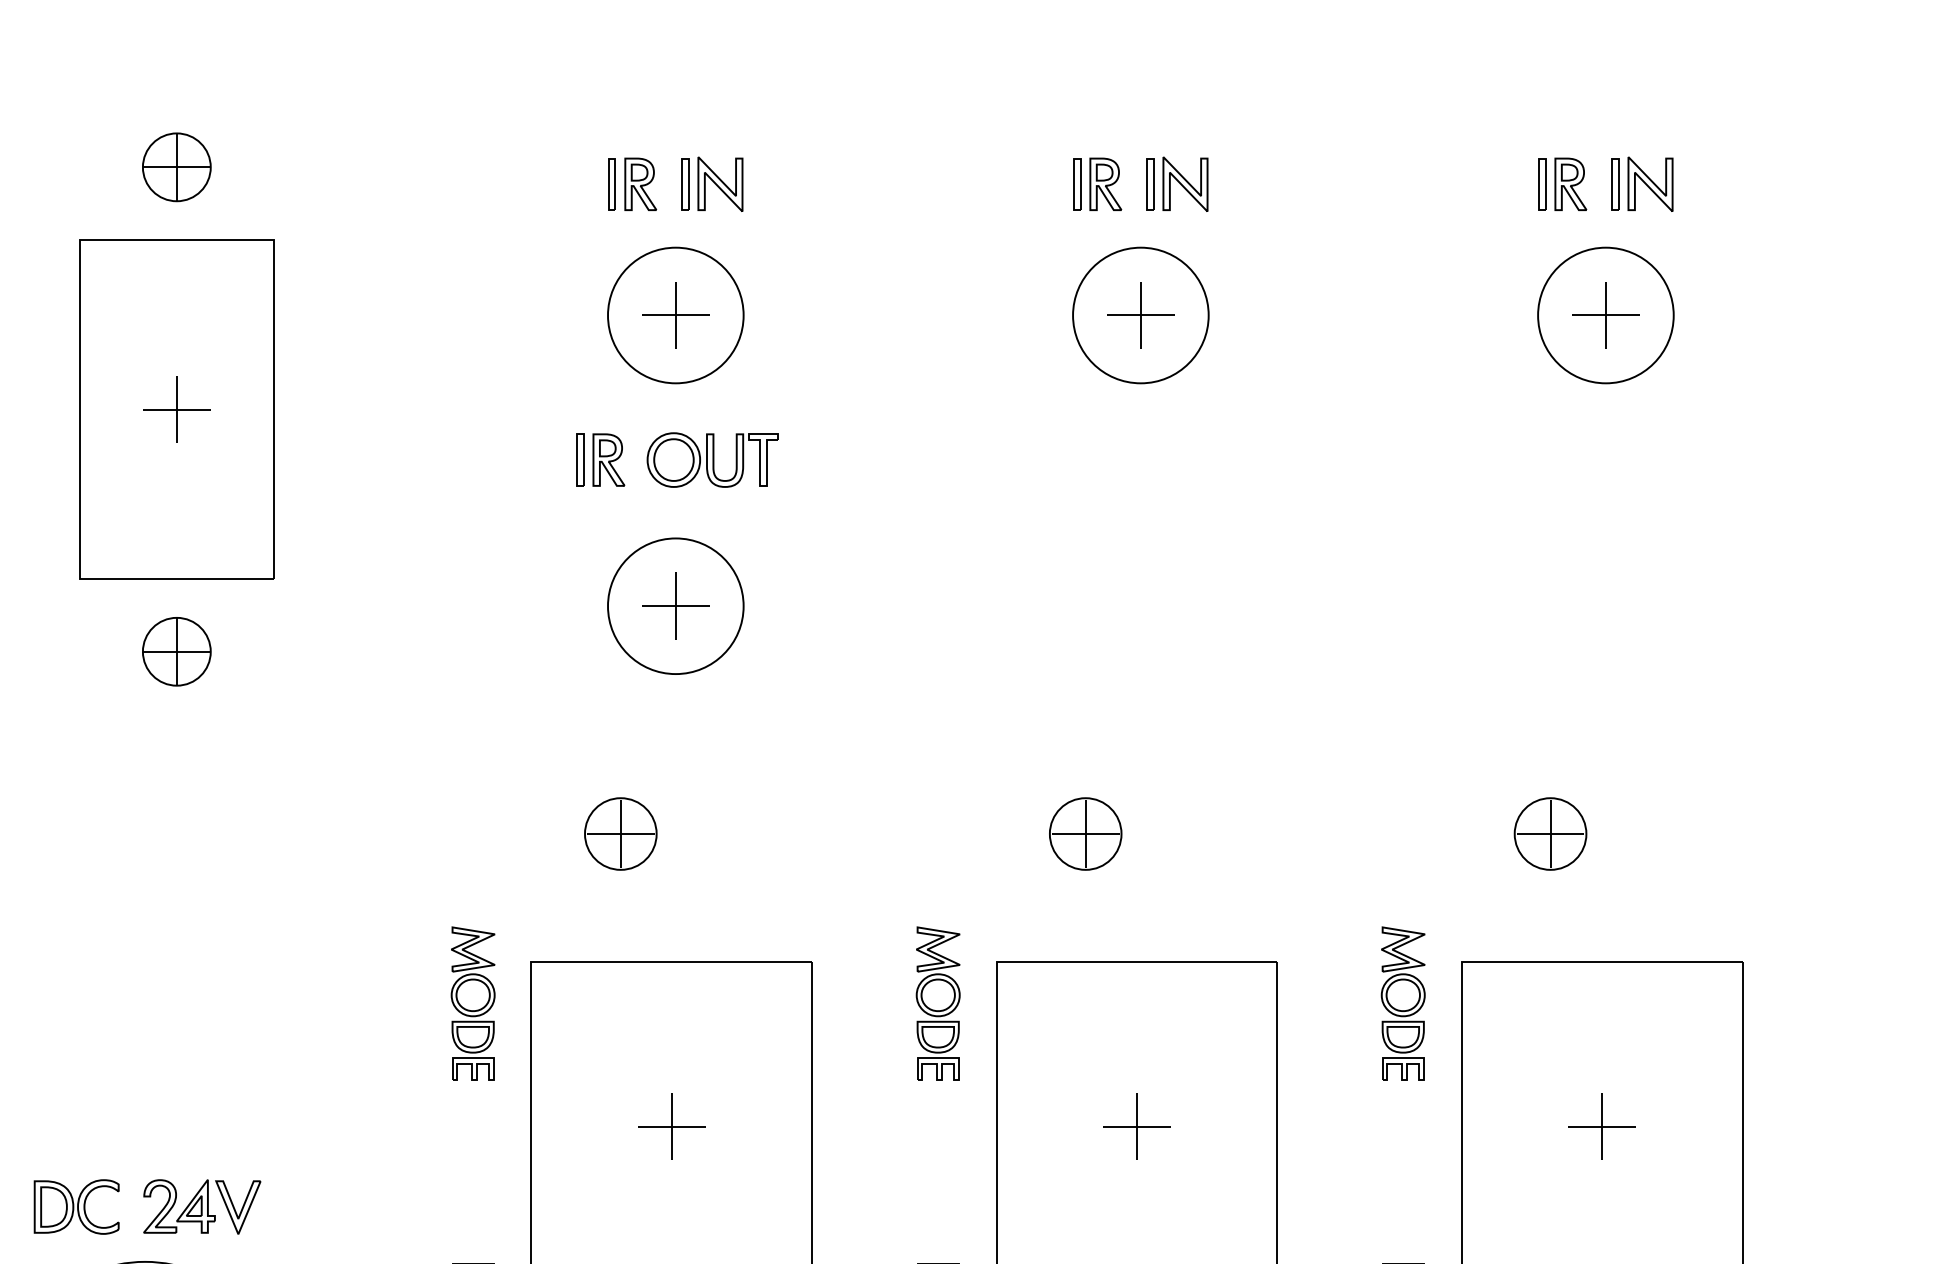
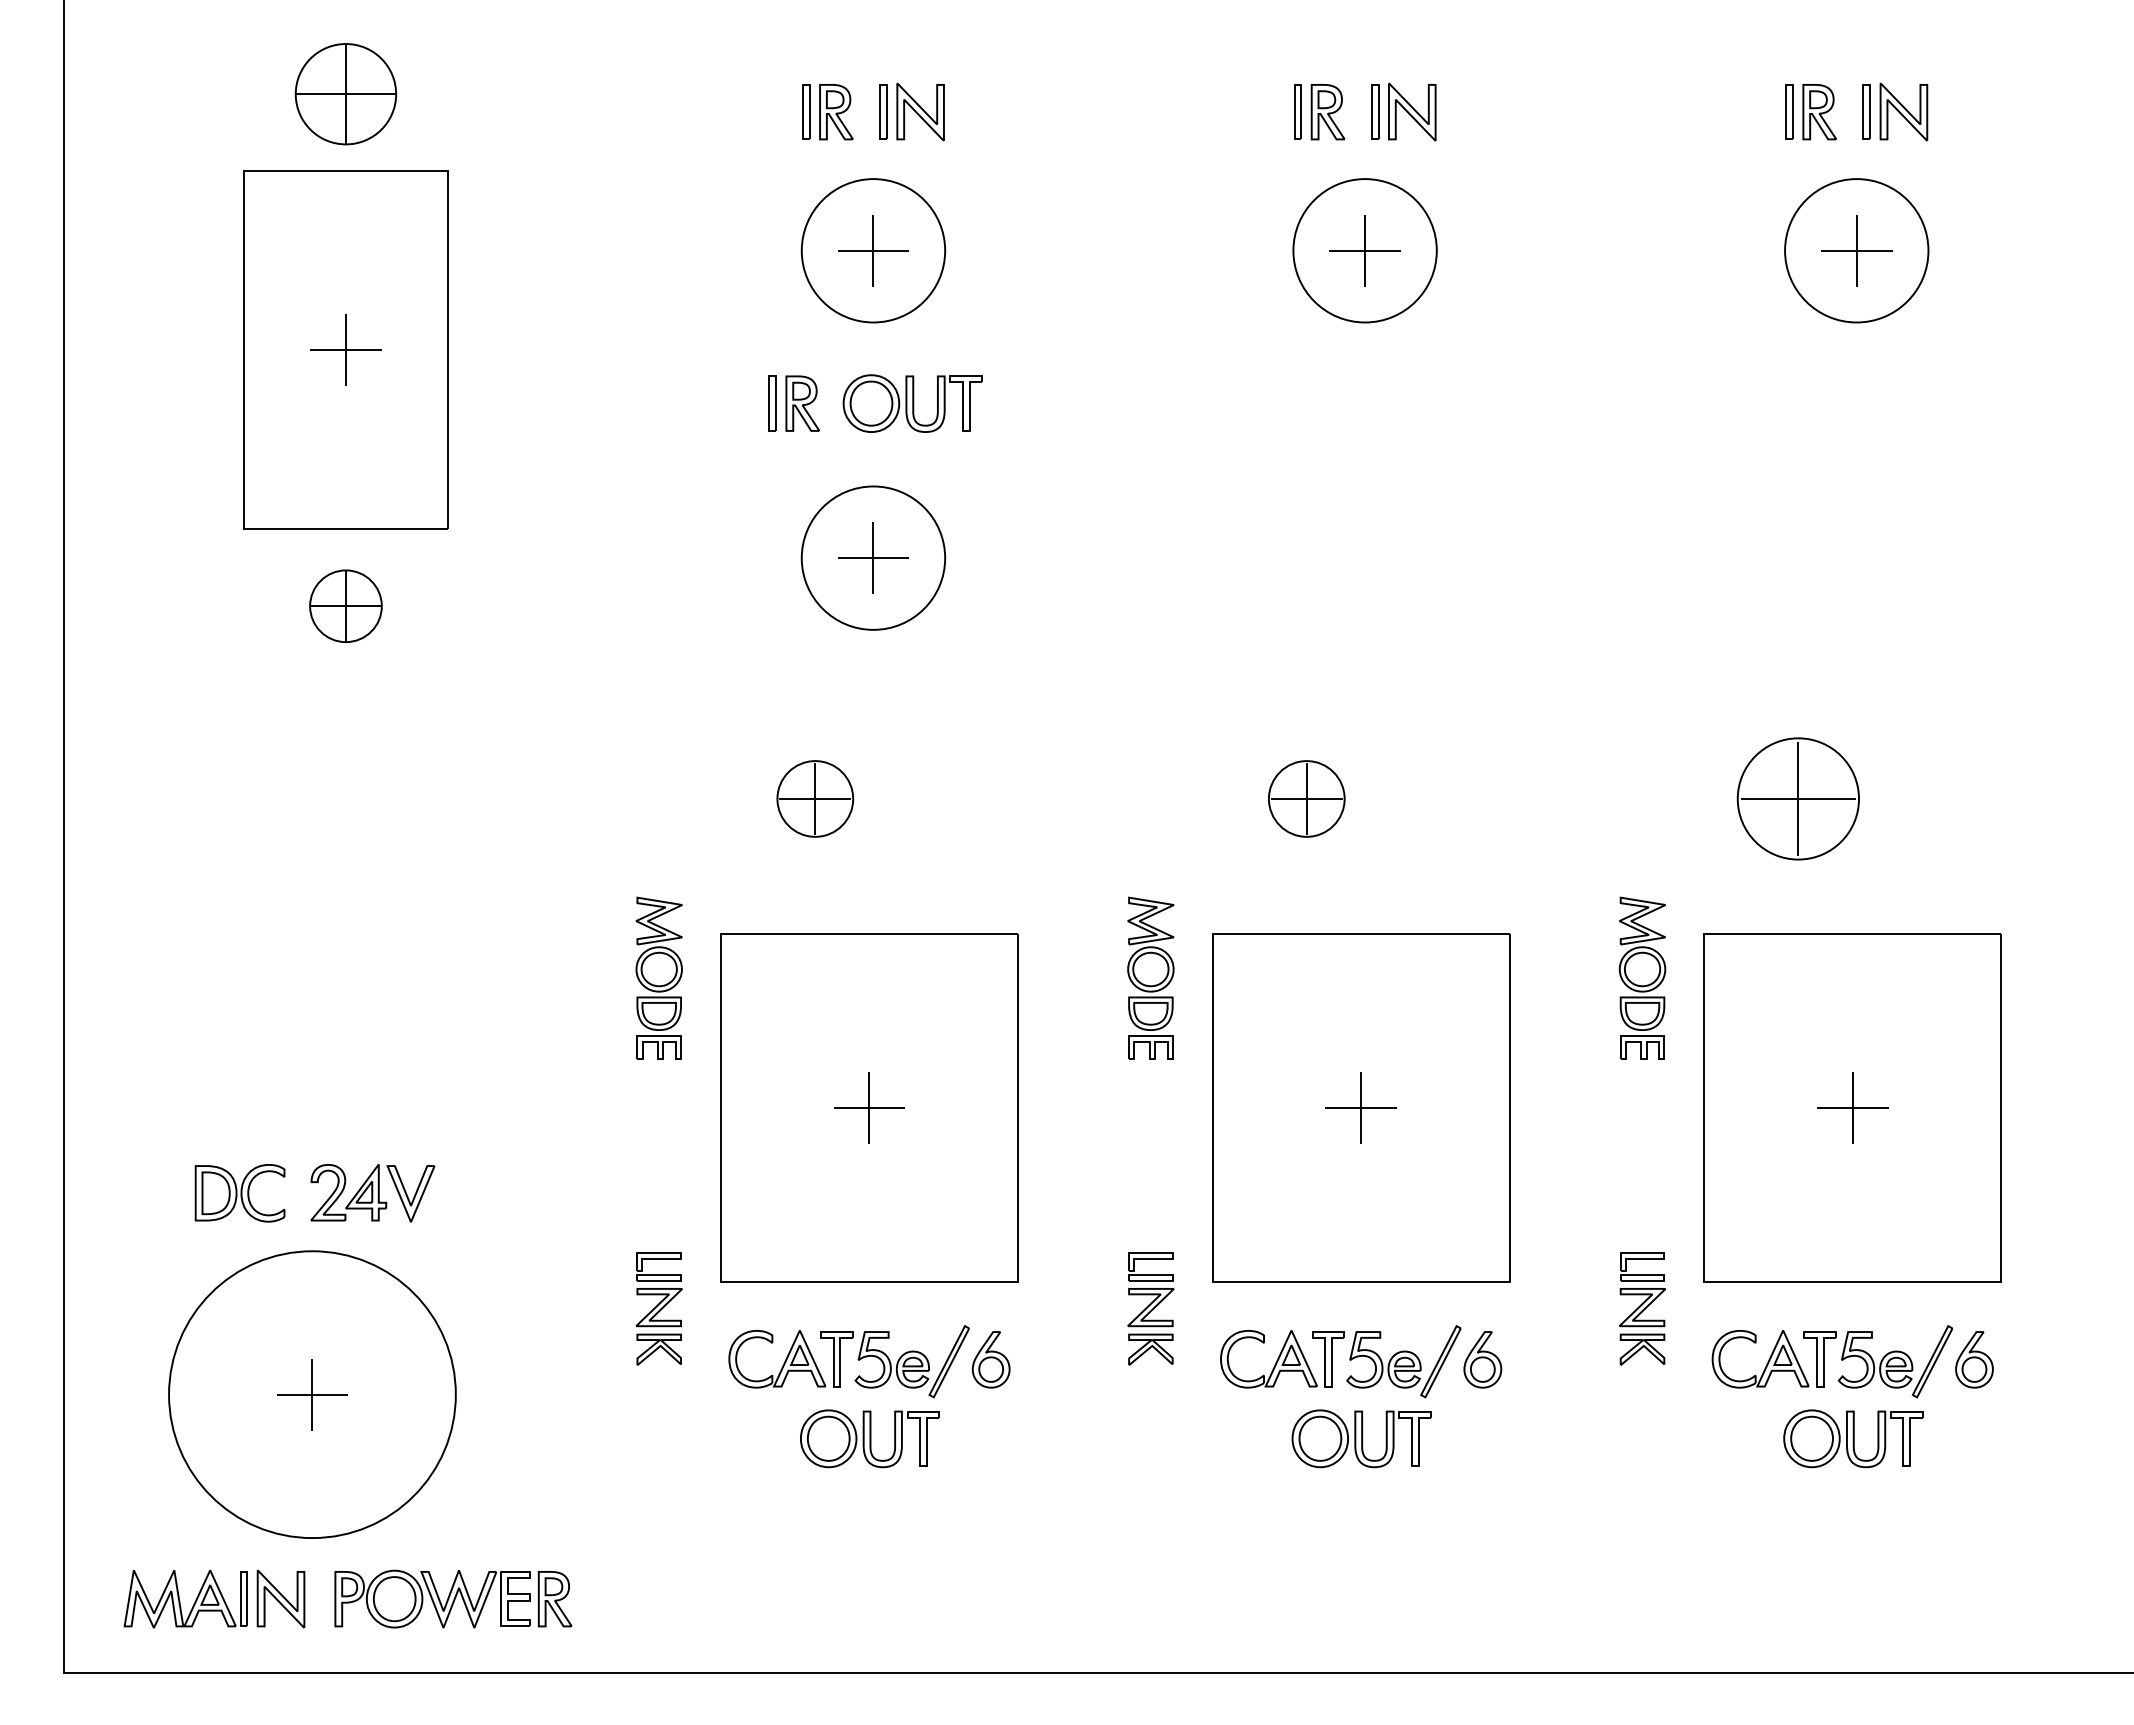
part: (176, 166) -> (345, 93), size x1.4
part: (1549, 833) -> (1797, 798), size x1.6

